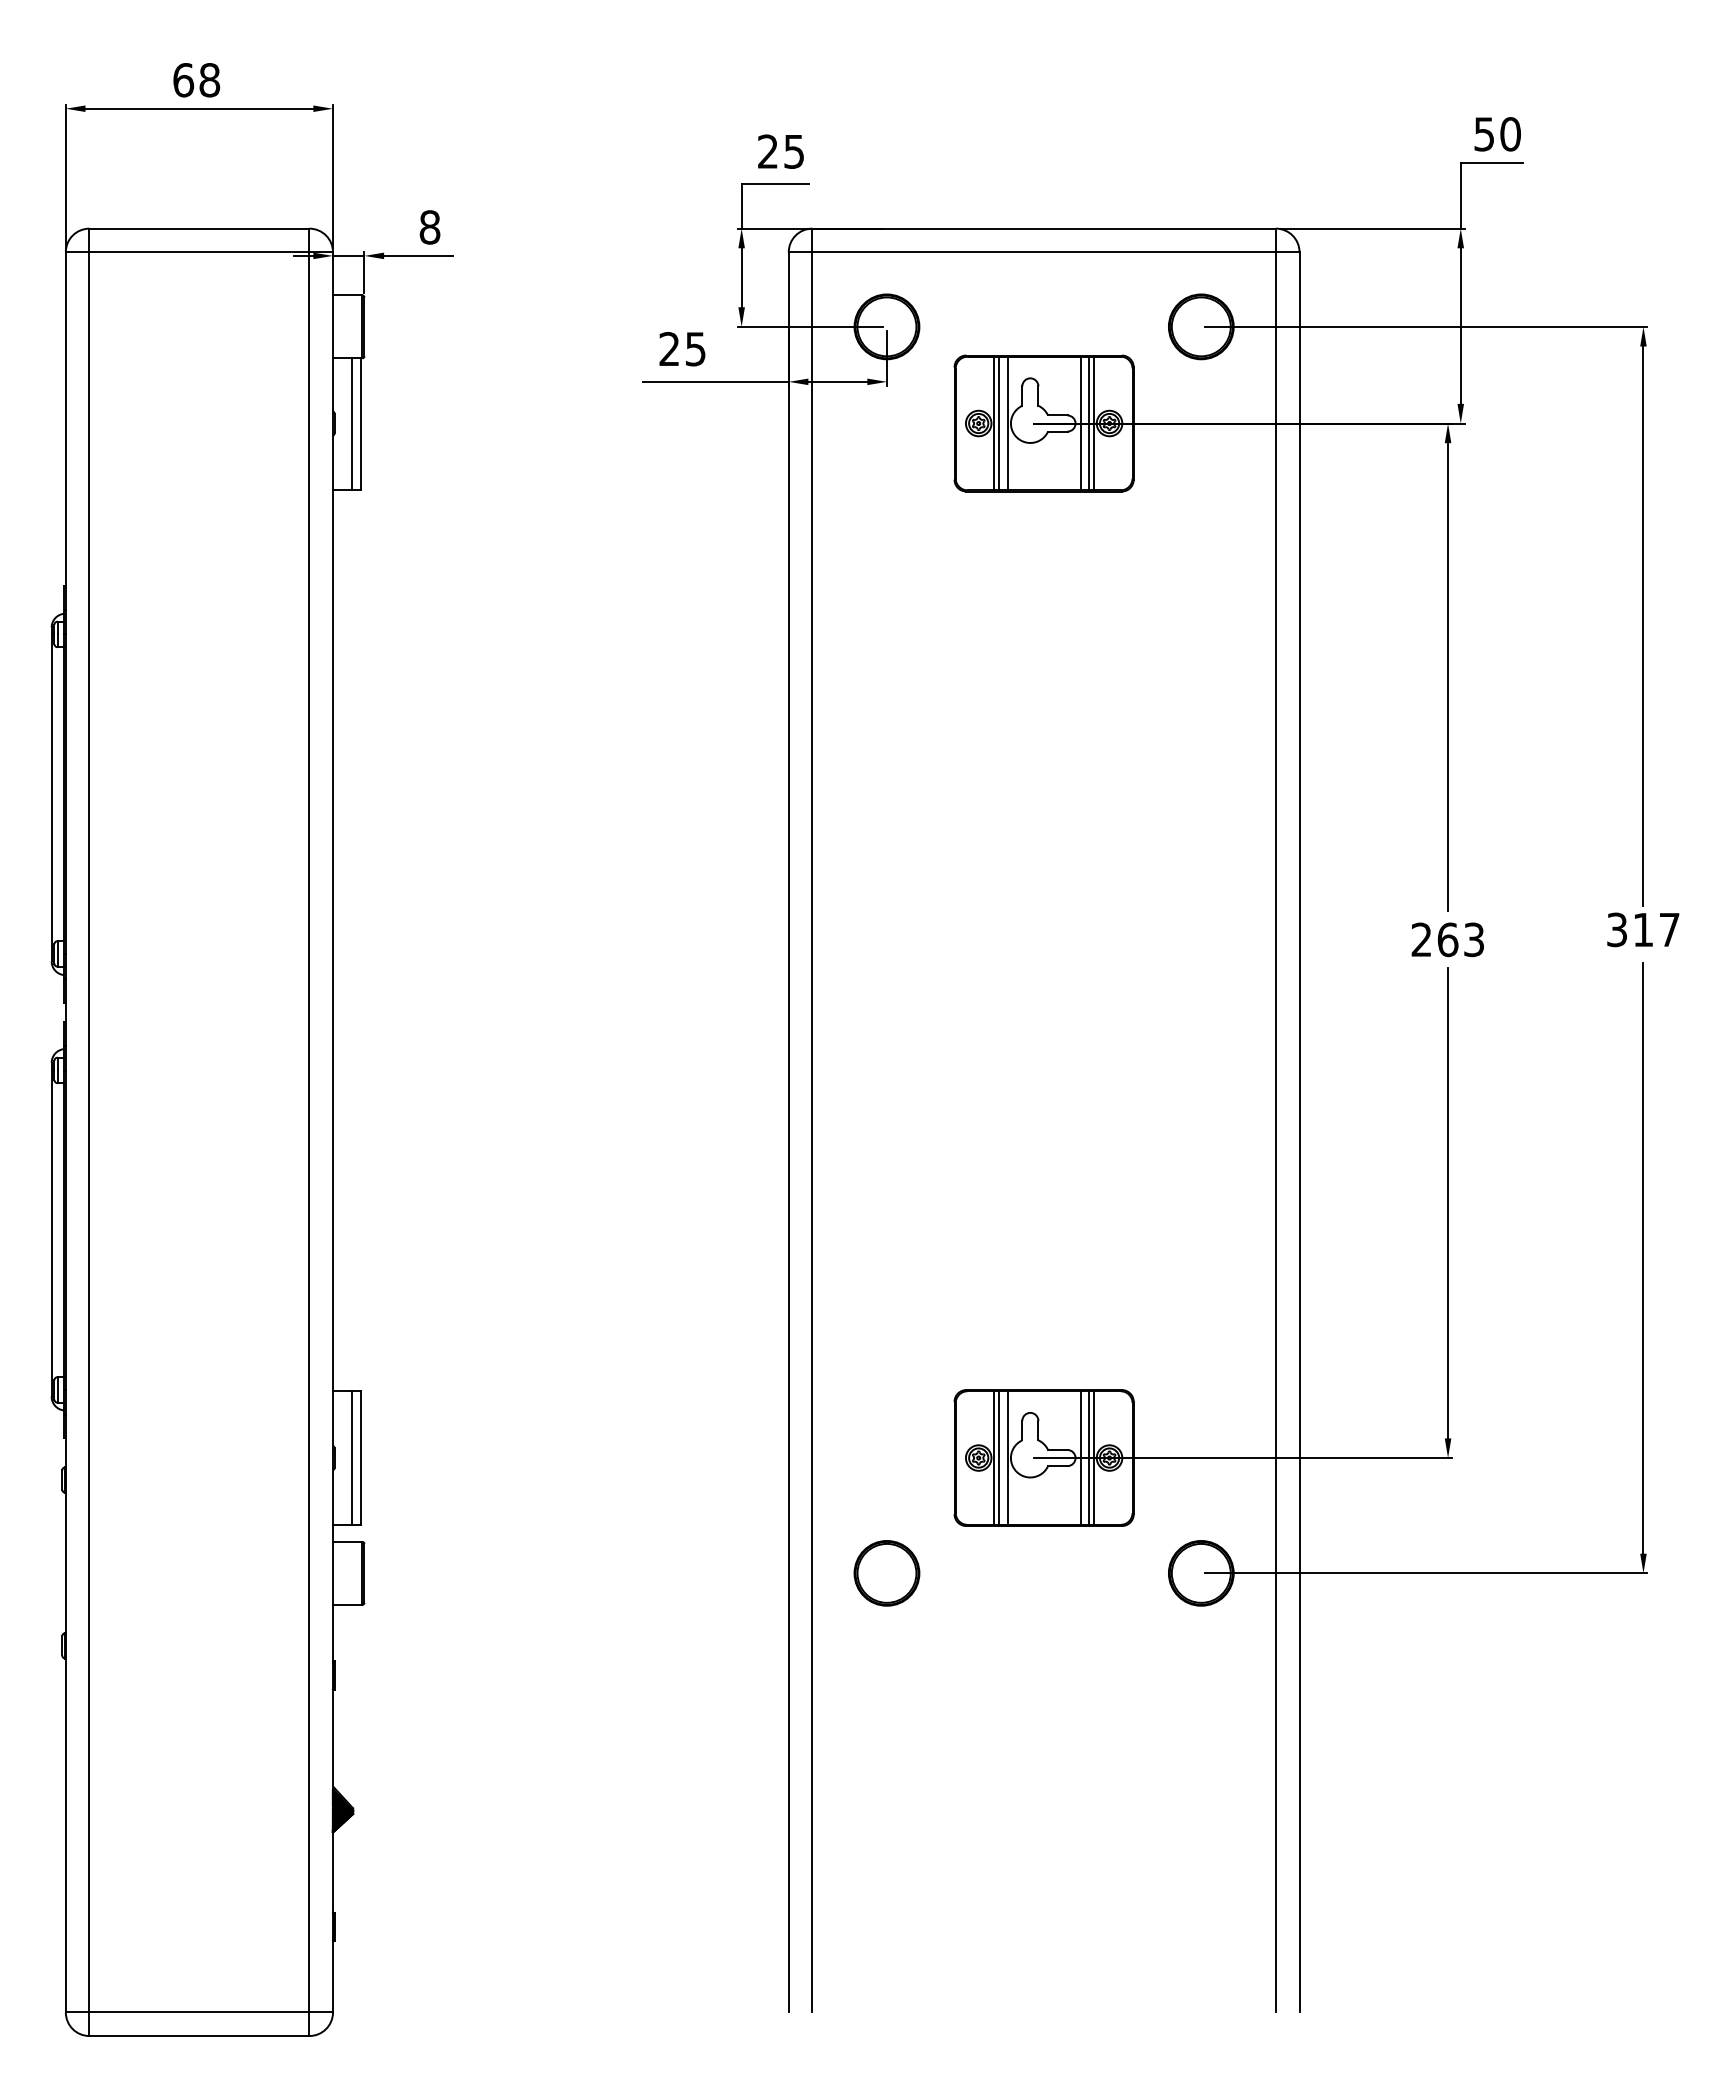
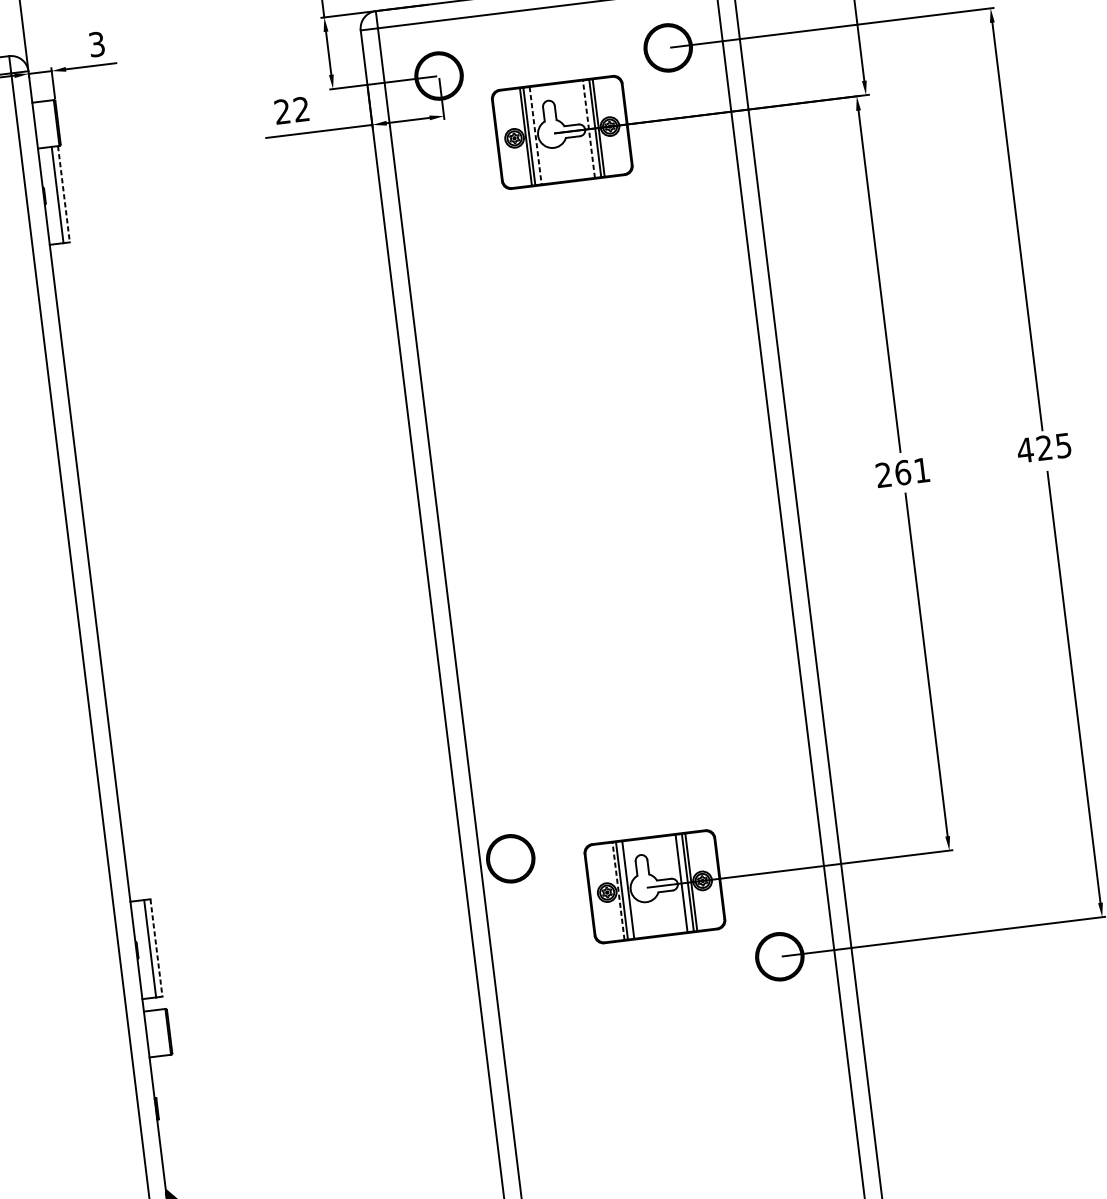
text: (429, 227) -> (96, 44), 8 -> 3
text: (695, 349) -> (301, 109), 25 -> 22
line: (1007, 423) -> (535, 135), solid -> dashed
line: (1080, 423) -> (588, 129), solid -> dashed
line: (360, 424) -> (63, 194), solid -> dashed
text: (1642, 929) -> (1043, 447), 317 -> 425
text: (1473, 939) -> (921, 470), 263 -> 261
line: (360, 1458) -> (156, 948), solid -> dashed
line: (994, 1458) -> (618, 891), solid -> dashed
part: (886, 1573) -> (510, 858), moved

